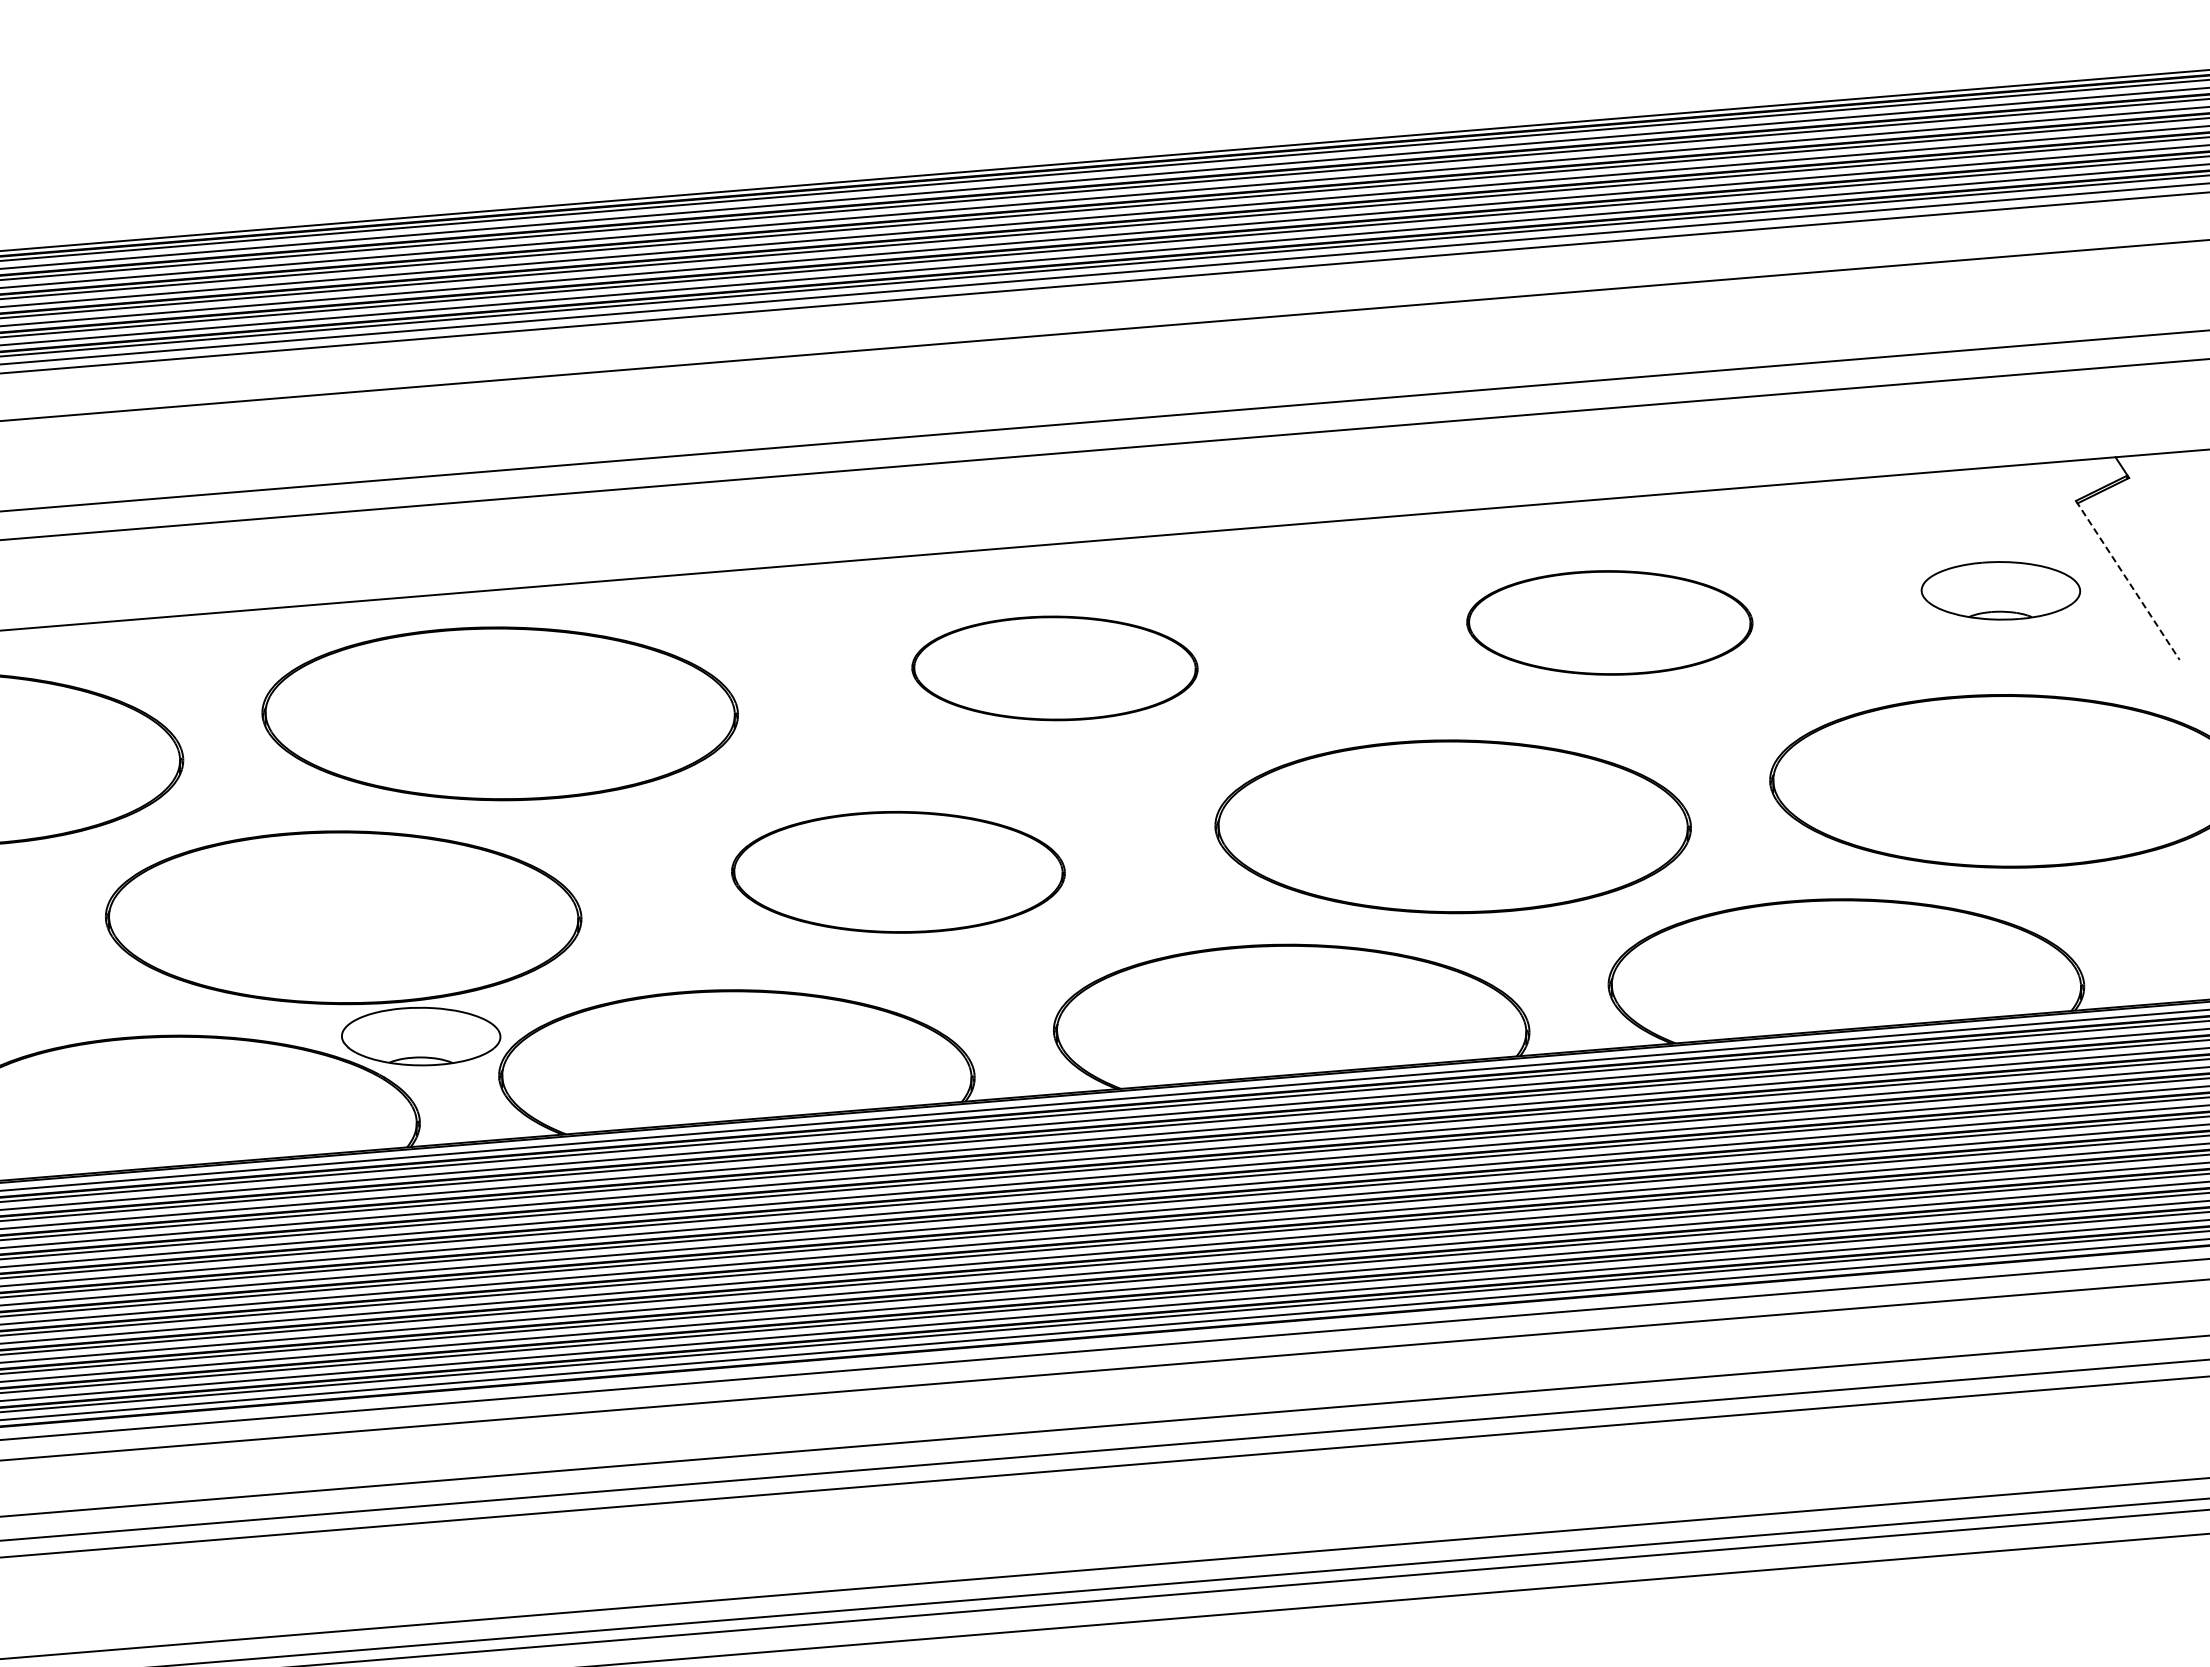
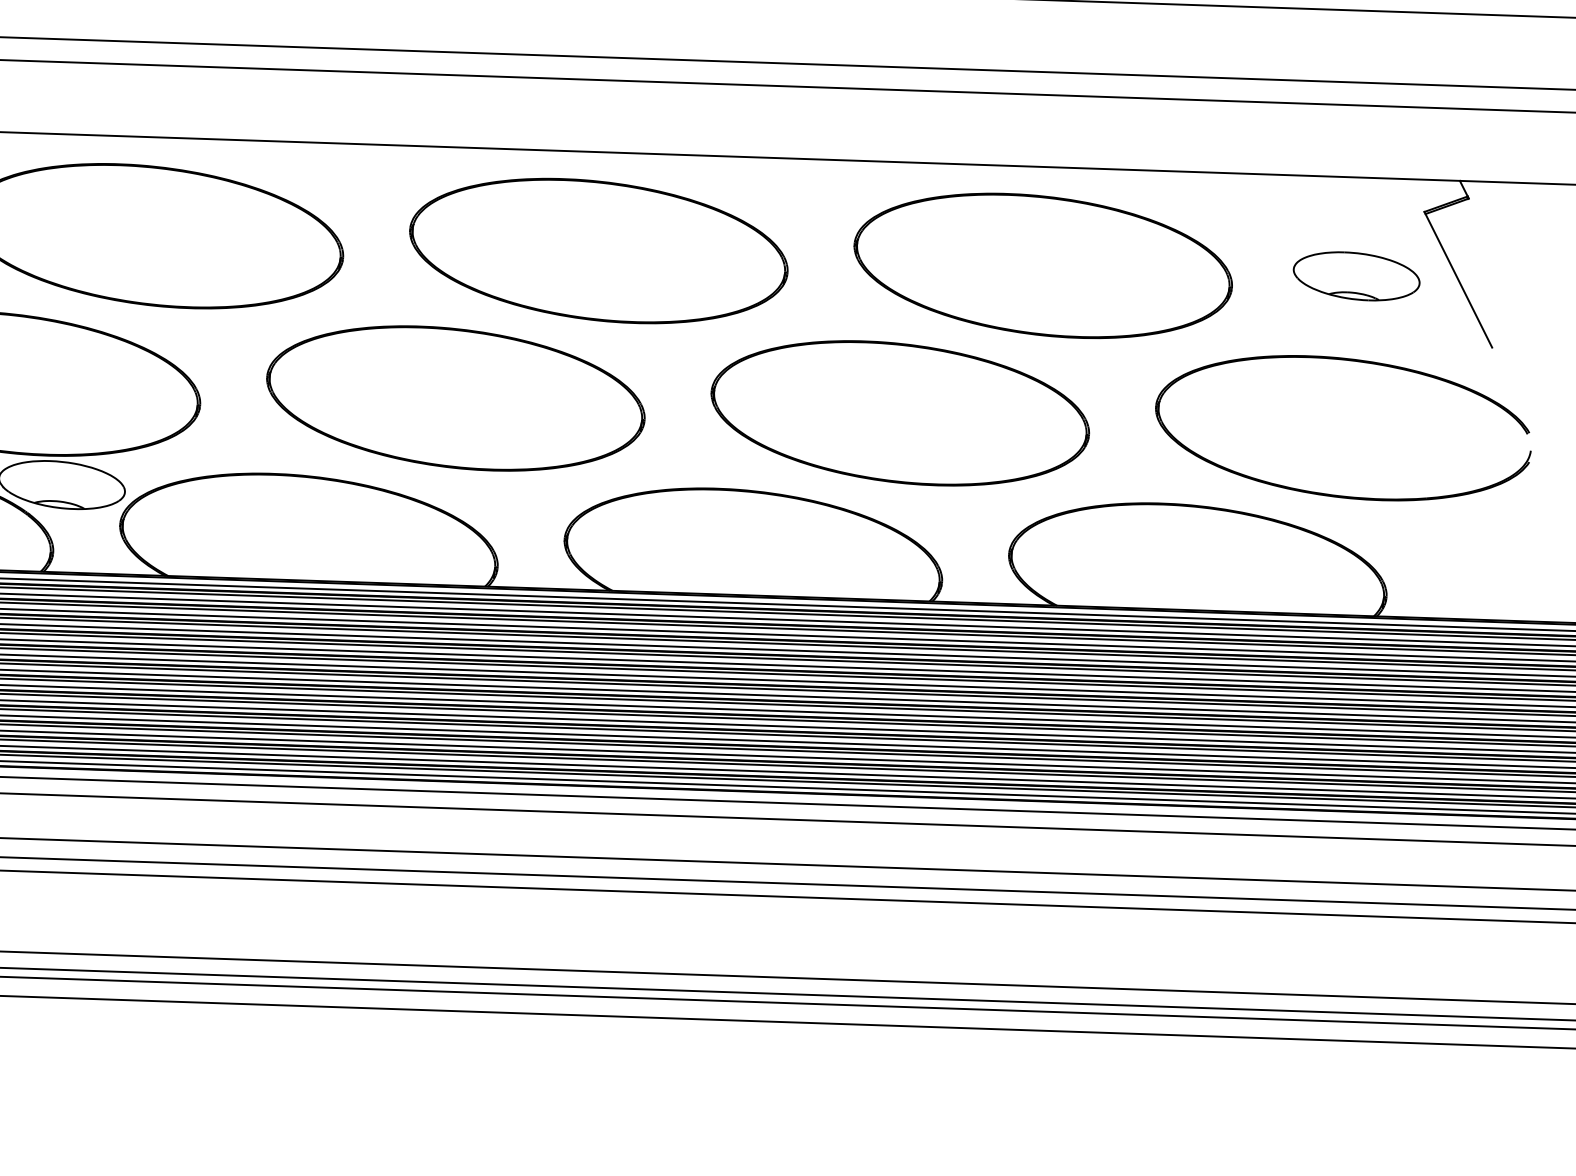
line: (2127, 580) -> (1458, 279), dashed -> solid
part: (1609, 622) -> (1043, 265), size x1.67
part: (1054, 668) -> (598, 251), size x1.67
part: (898, 872) -> (455, 398), size x1.43

